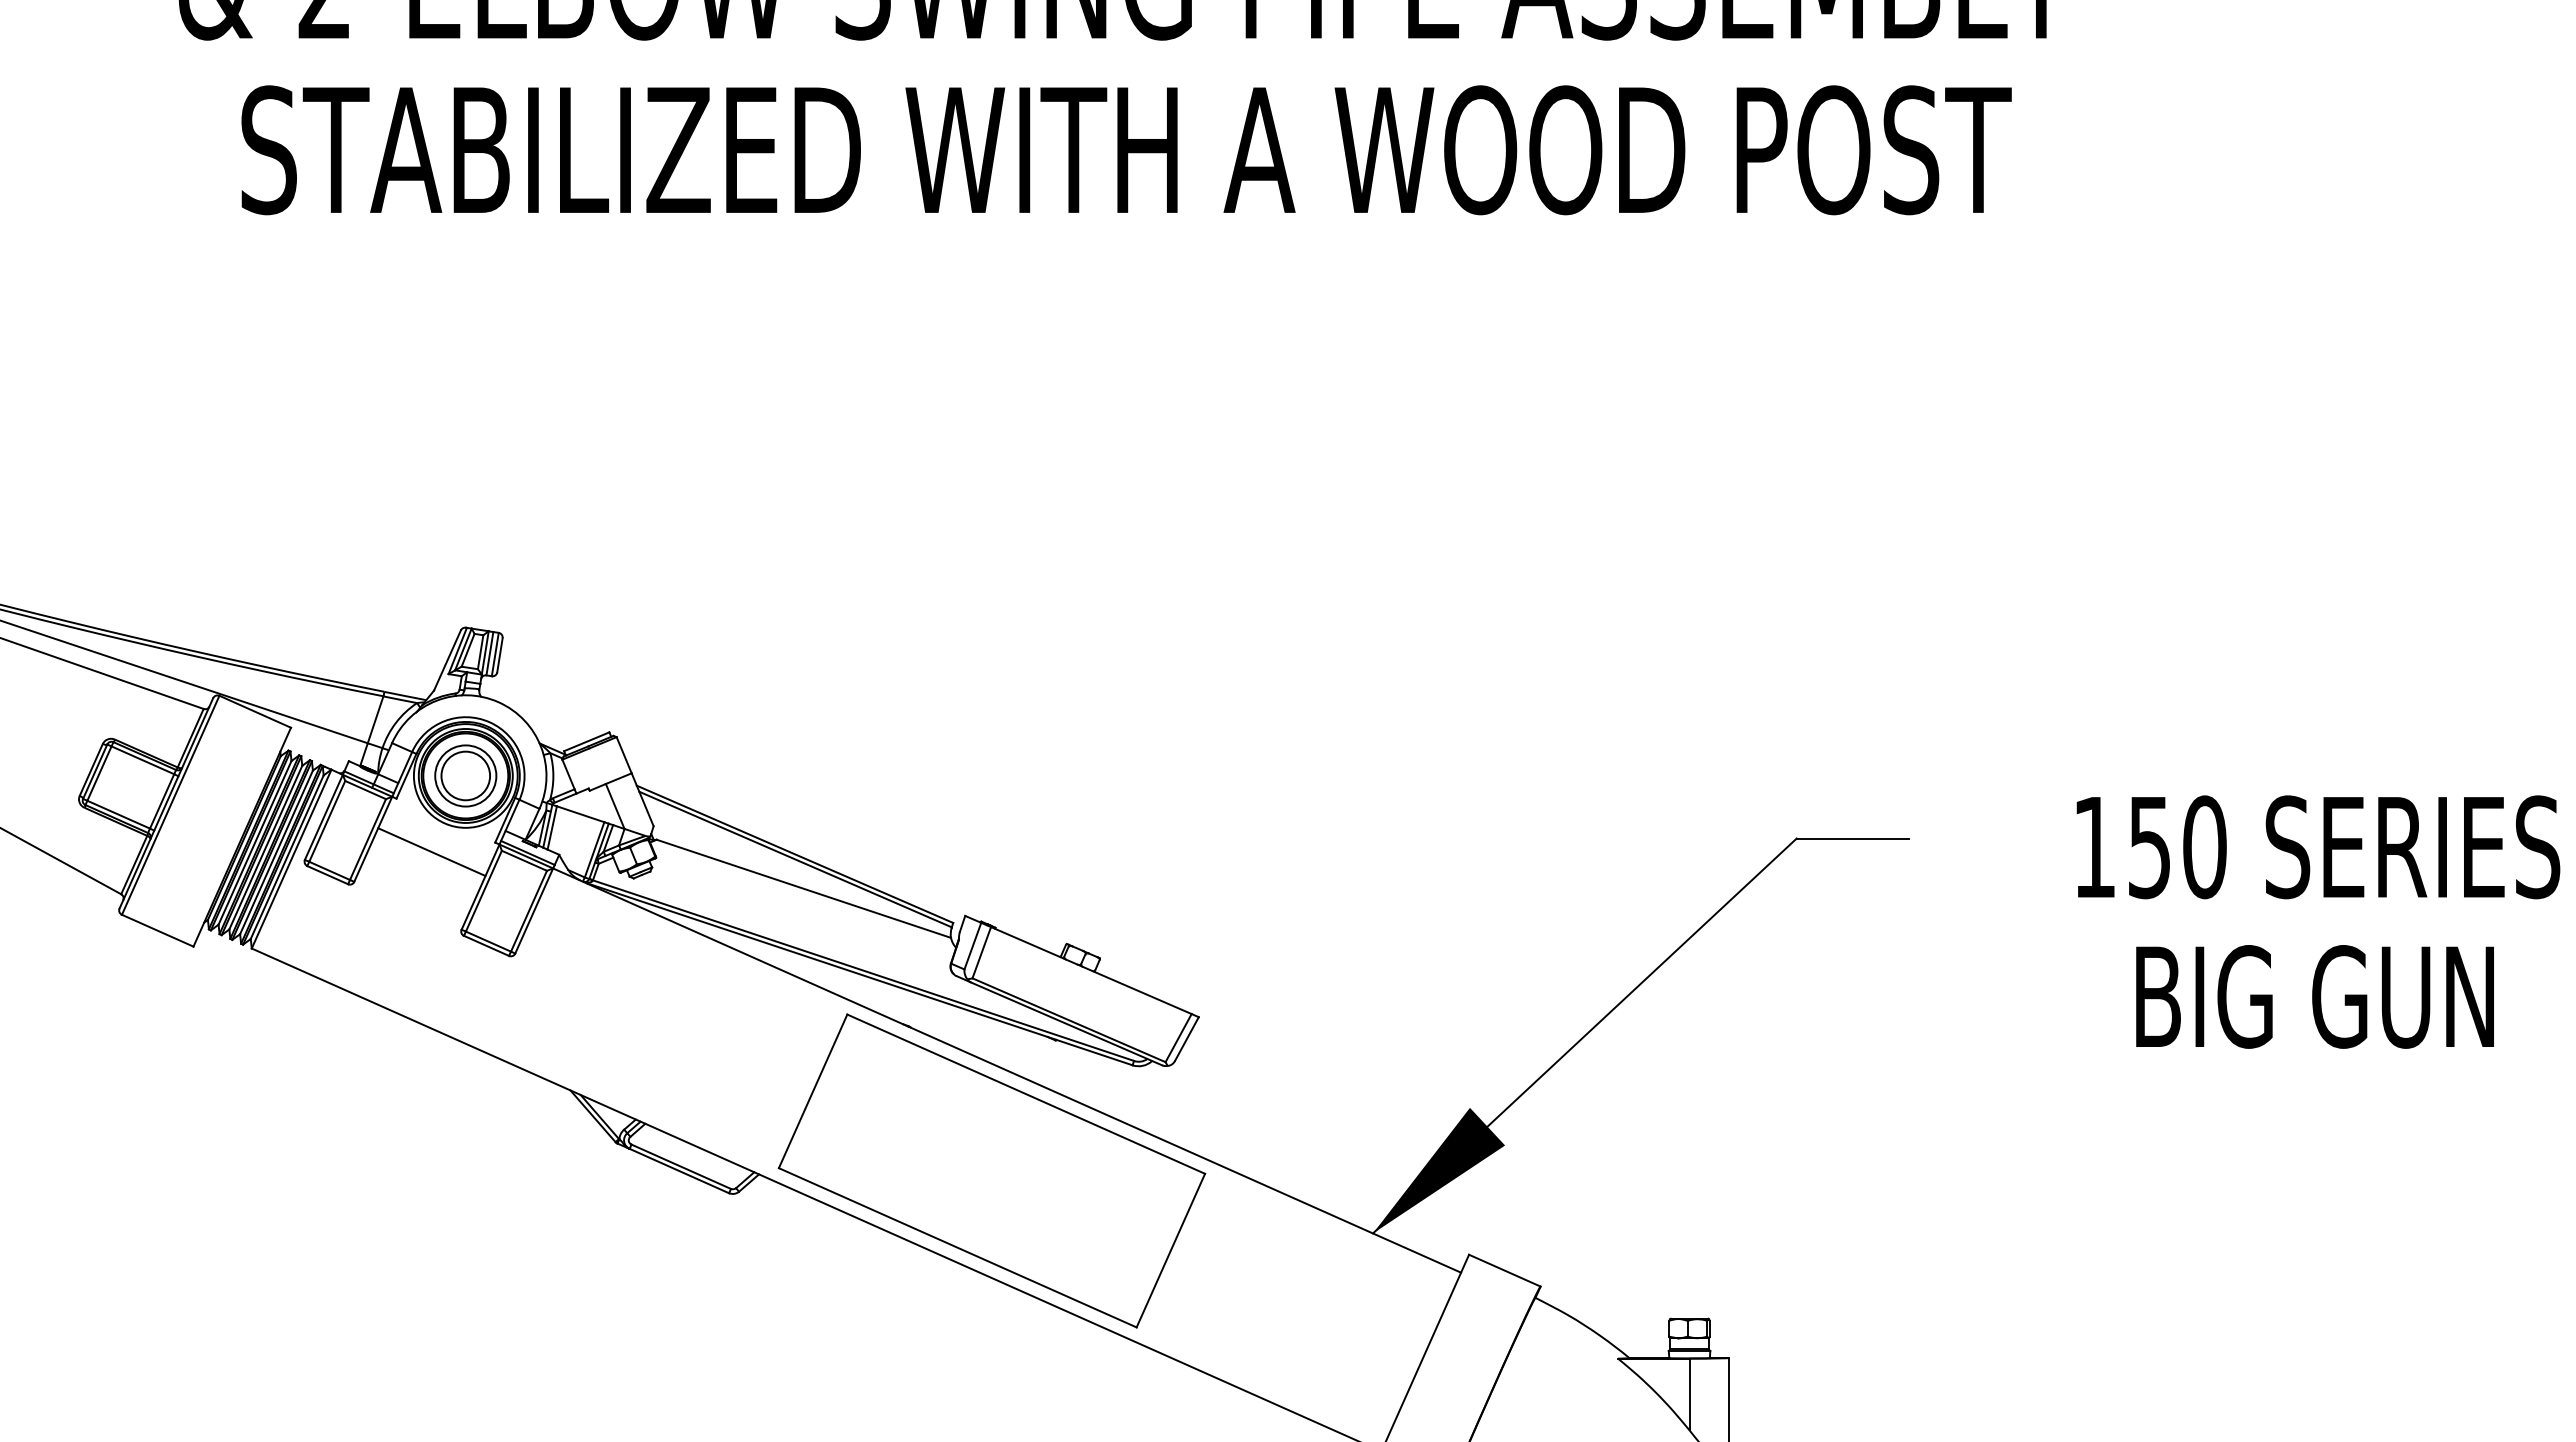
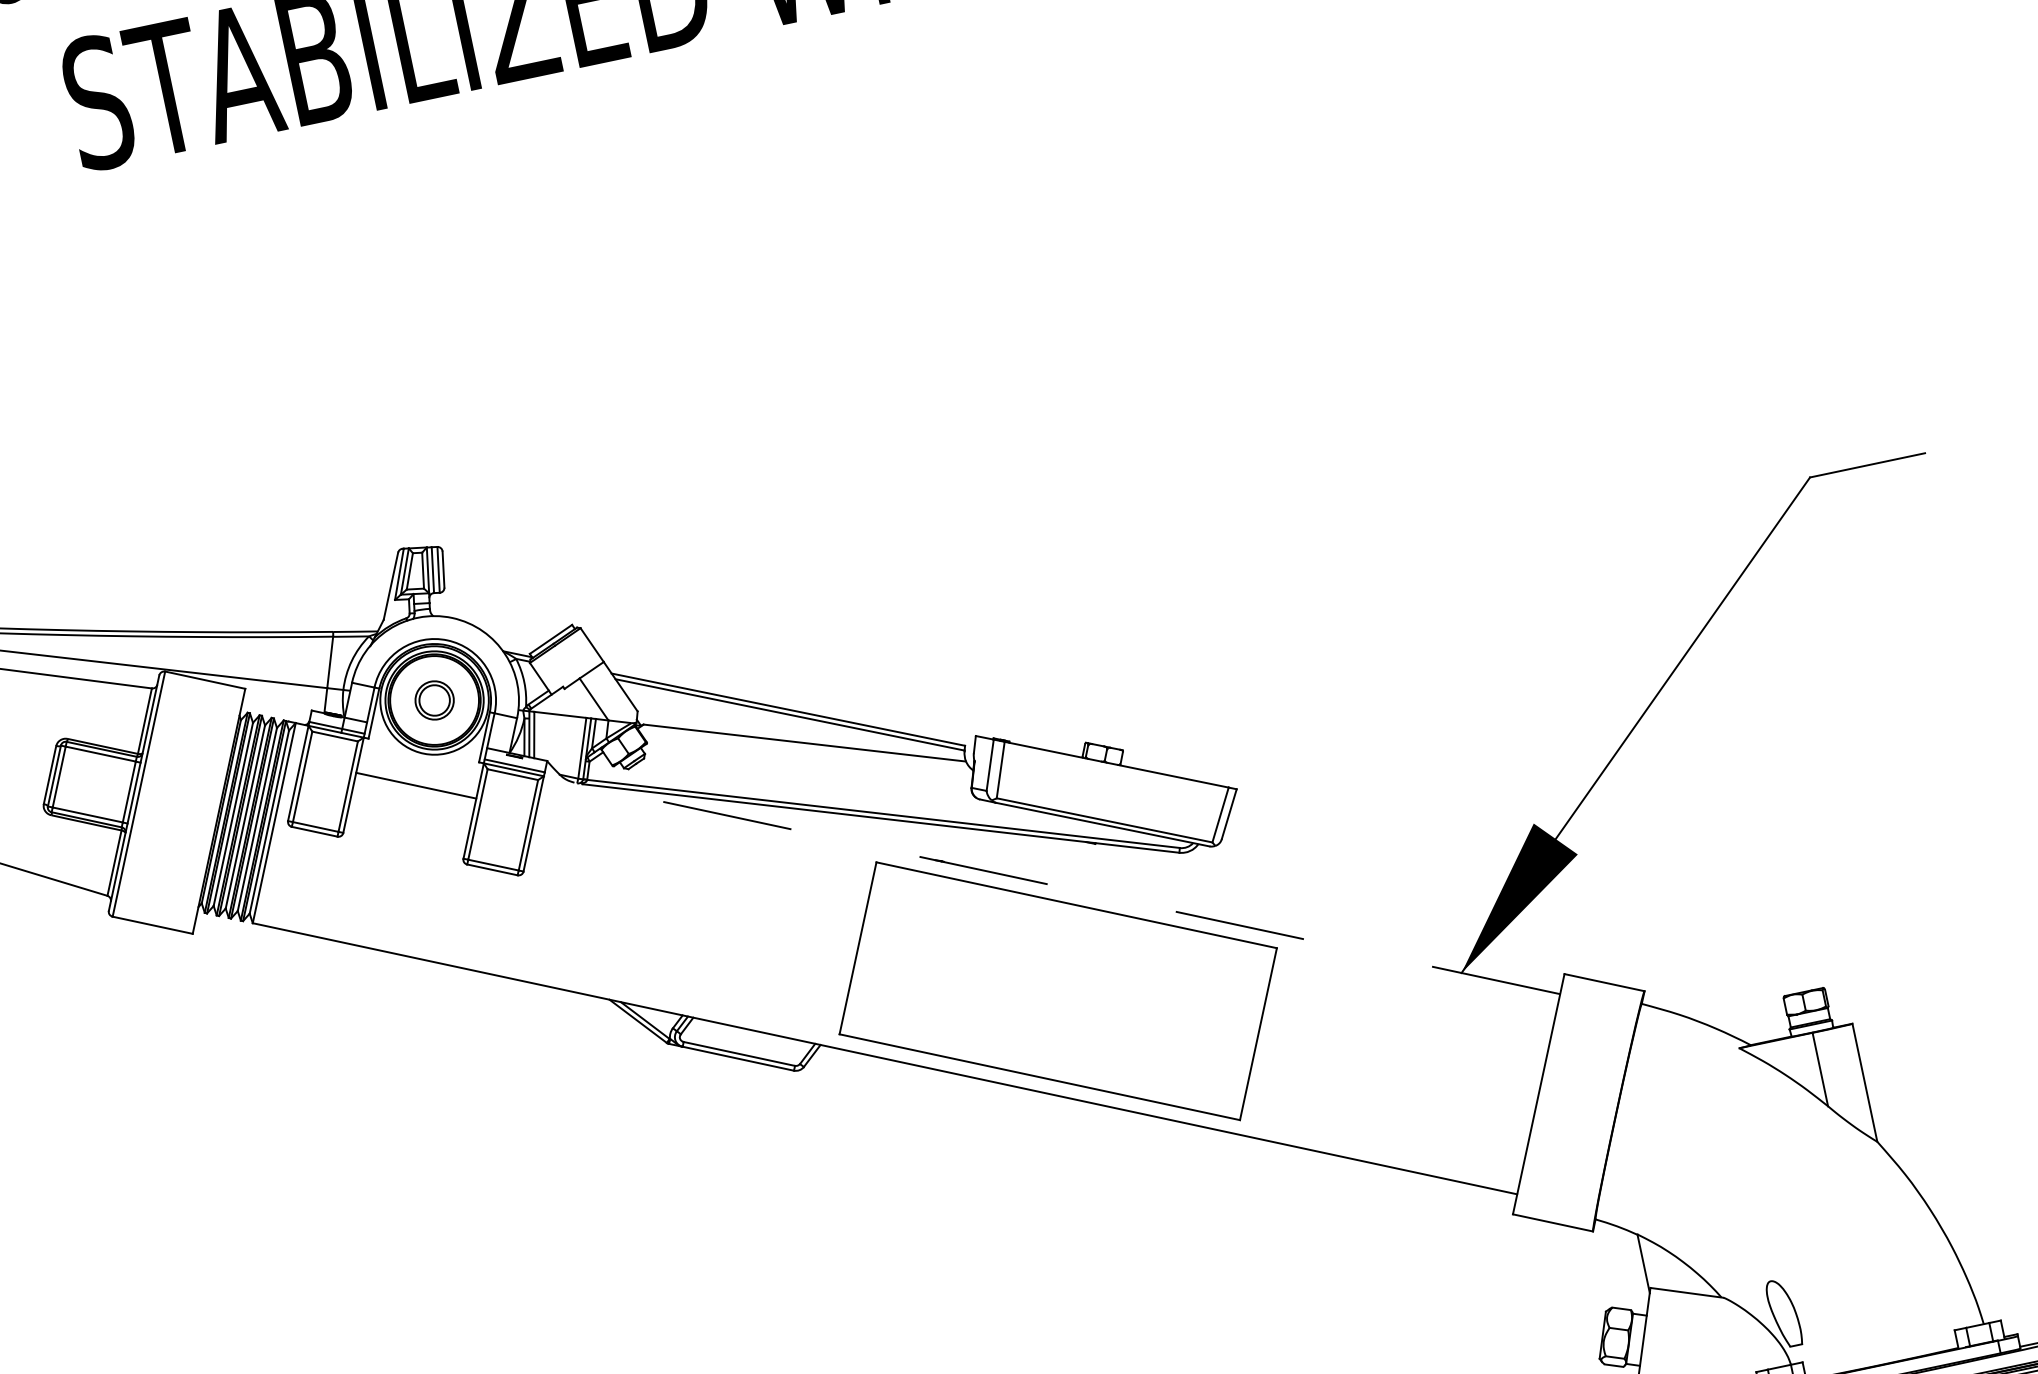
part: (465, 775) -> (434, 700), size x0.6
line: (1007, 1070) -> (1052, 885), solid -> dashed

